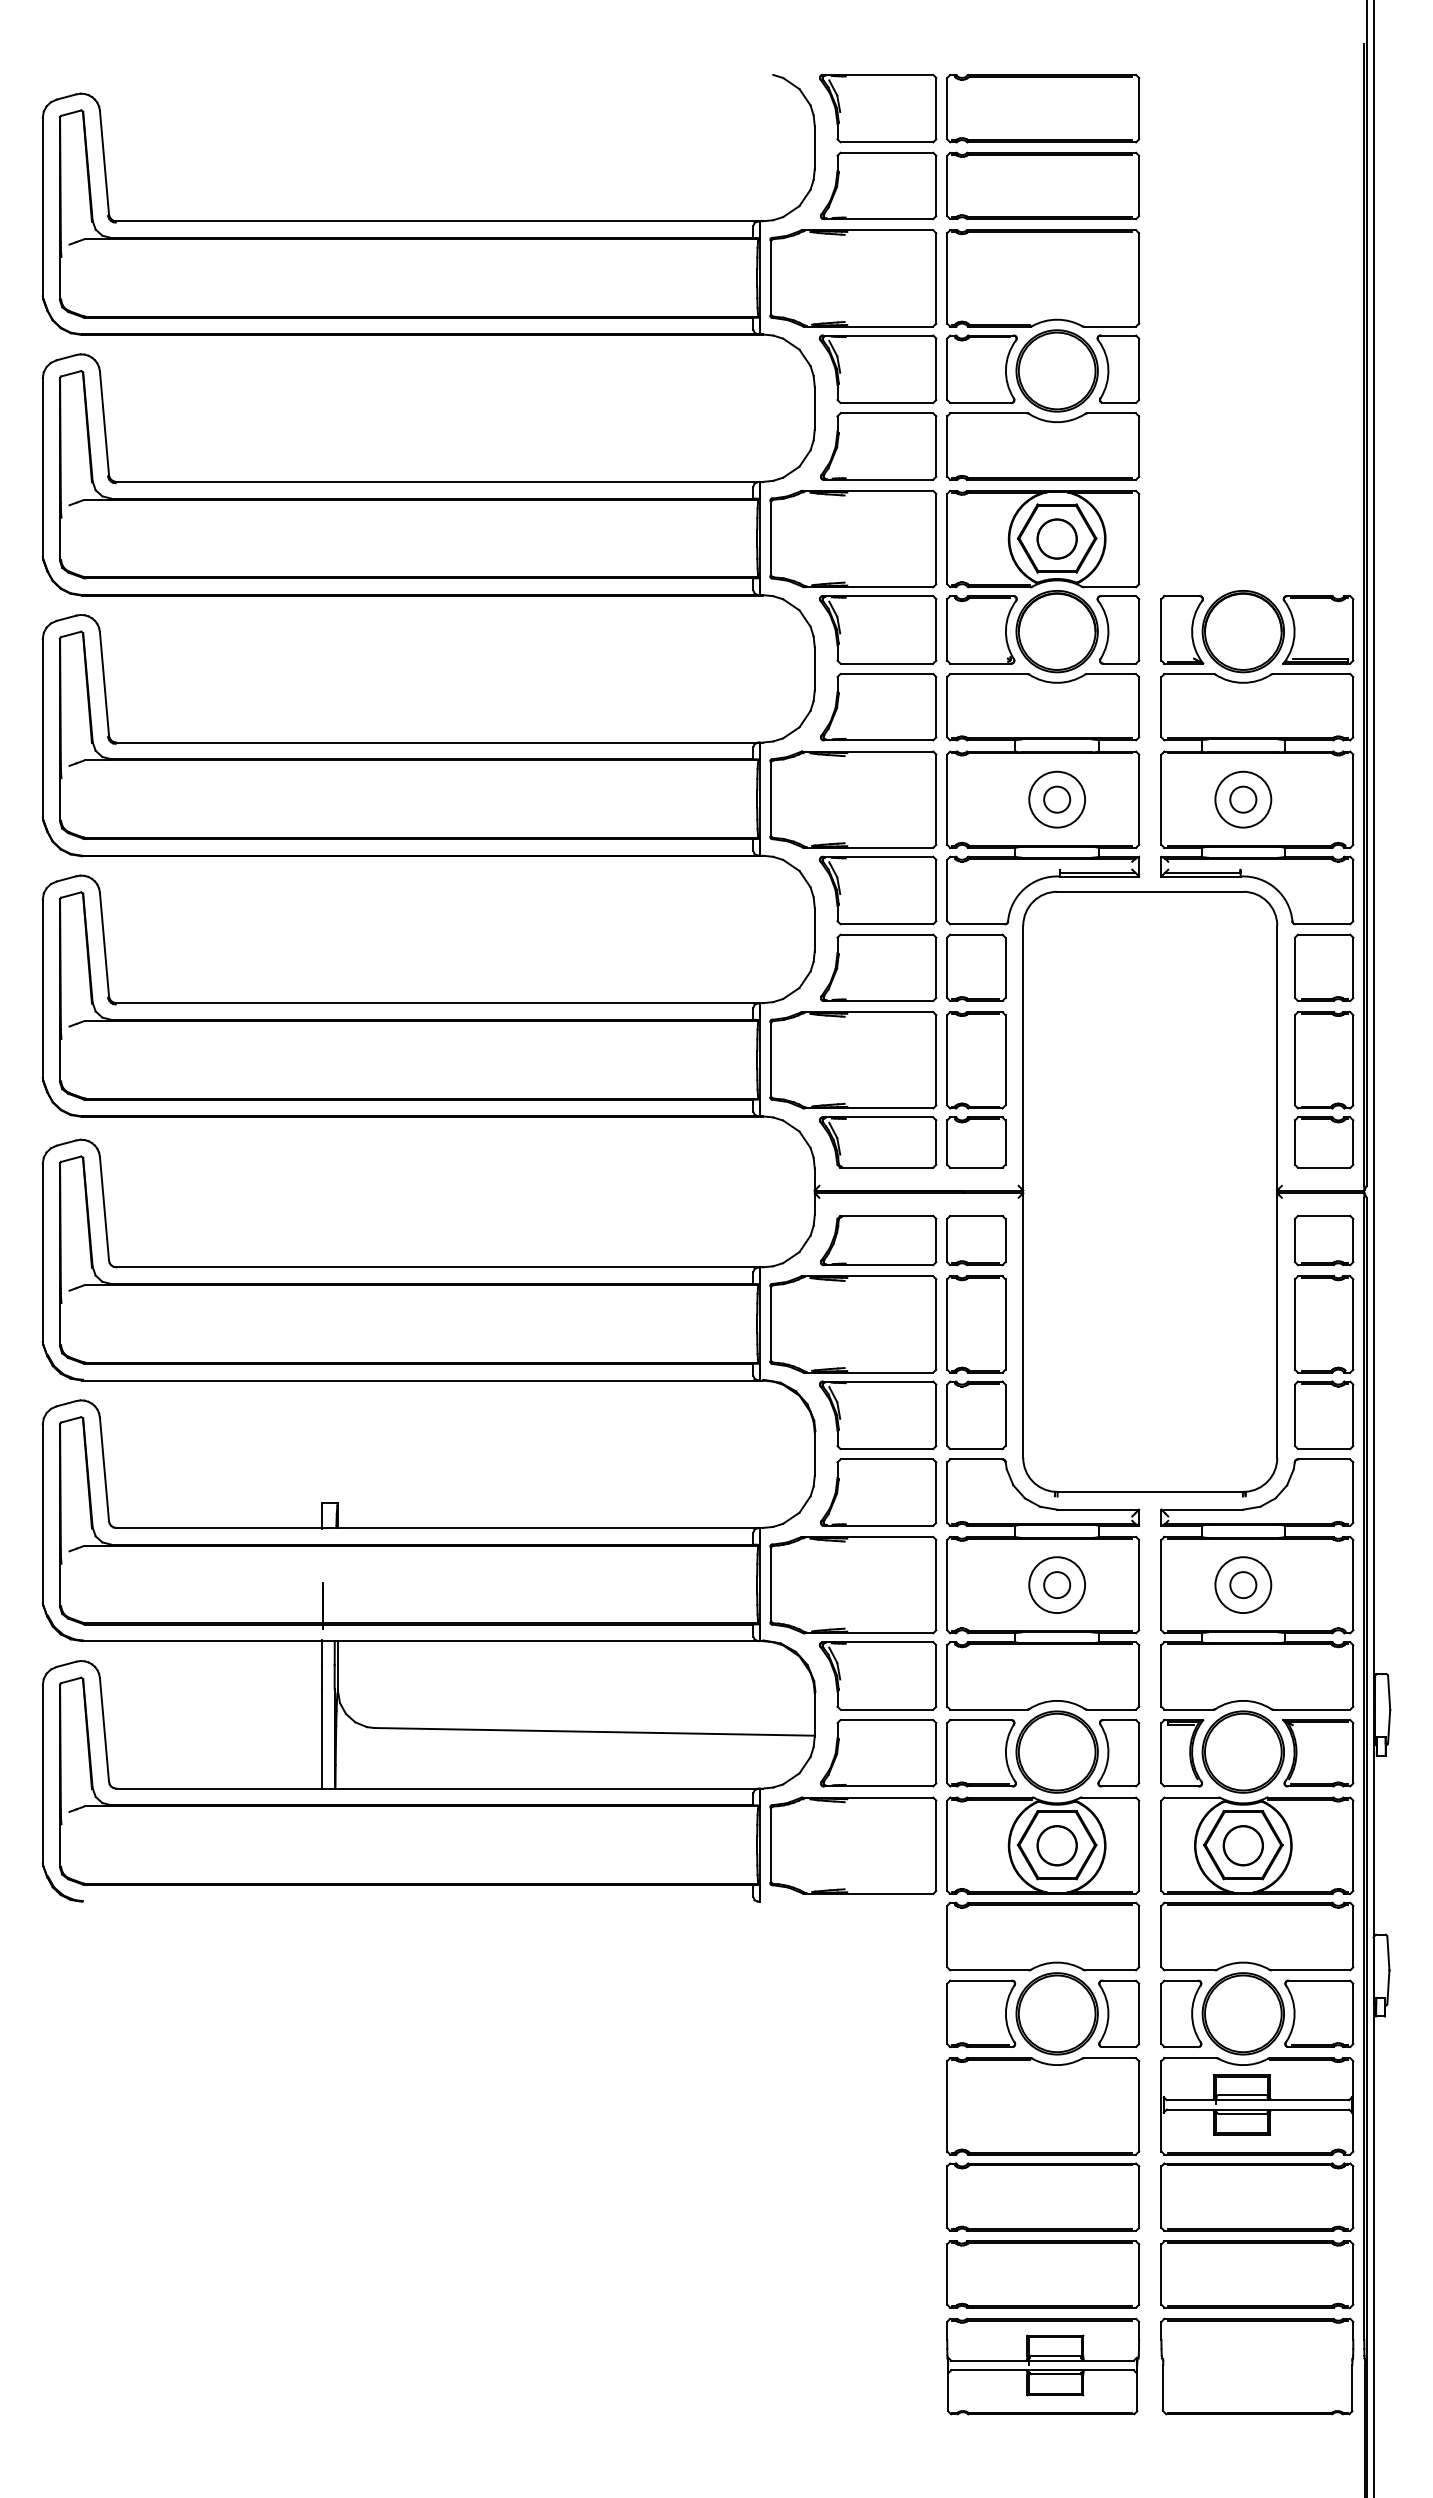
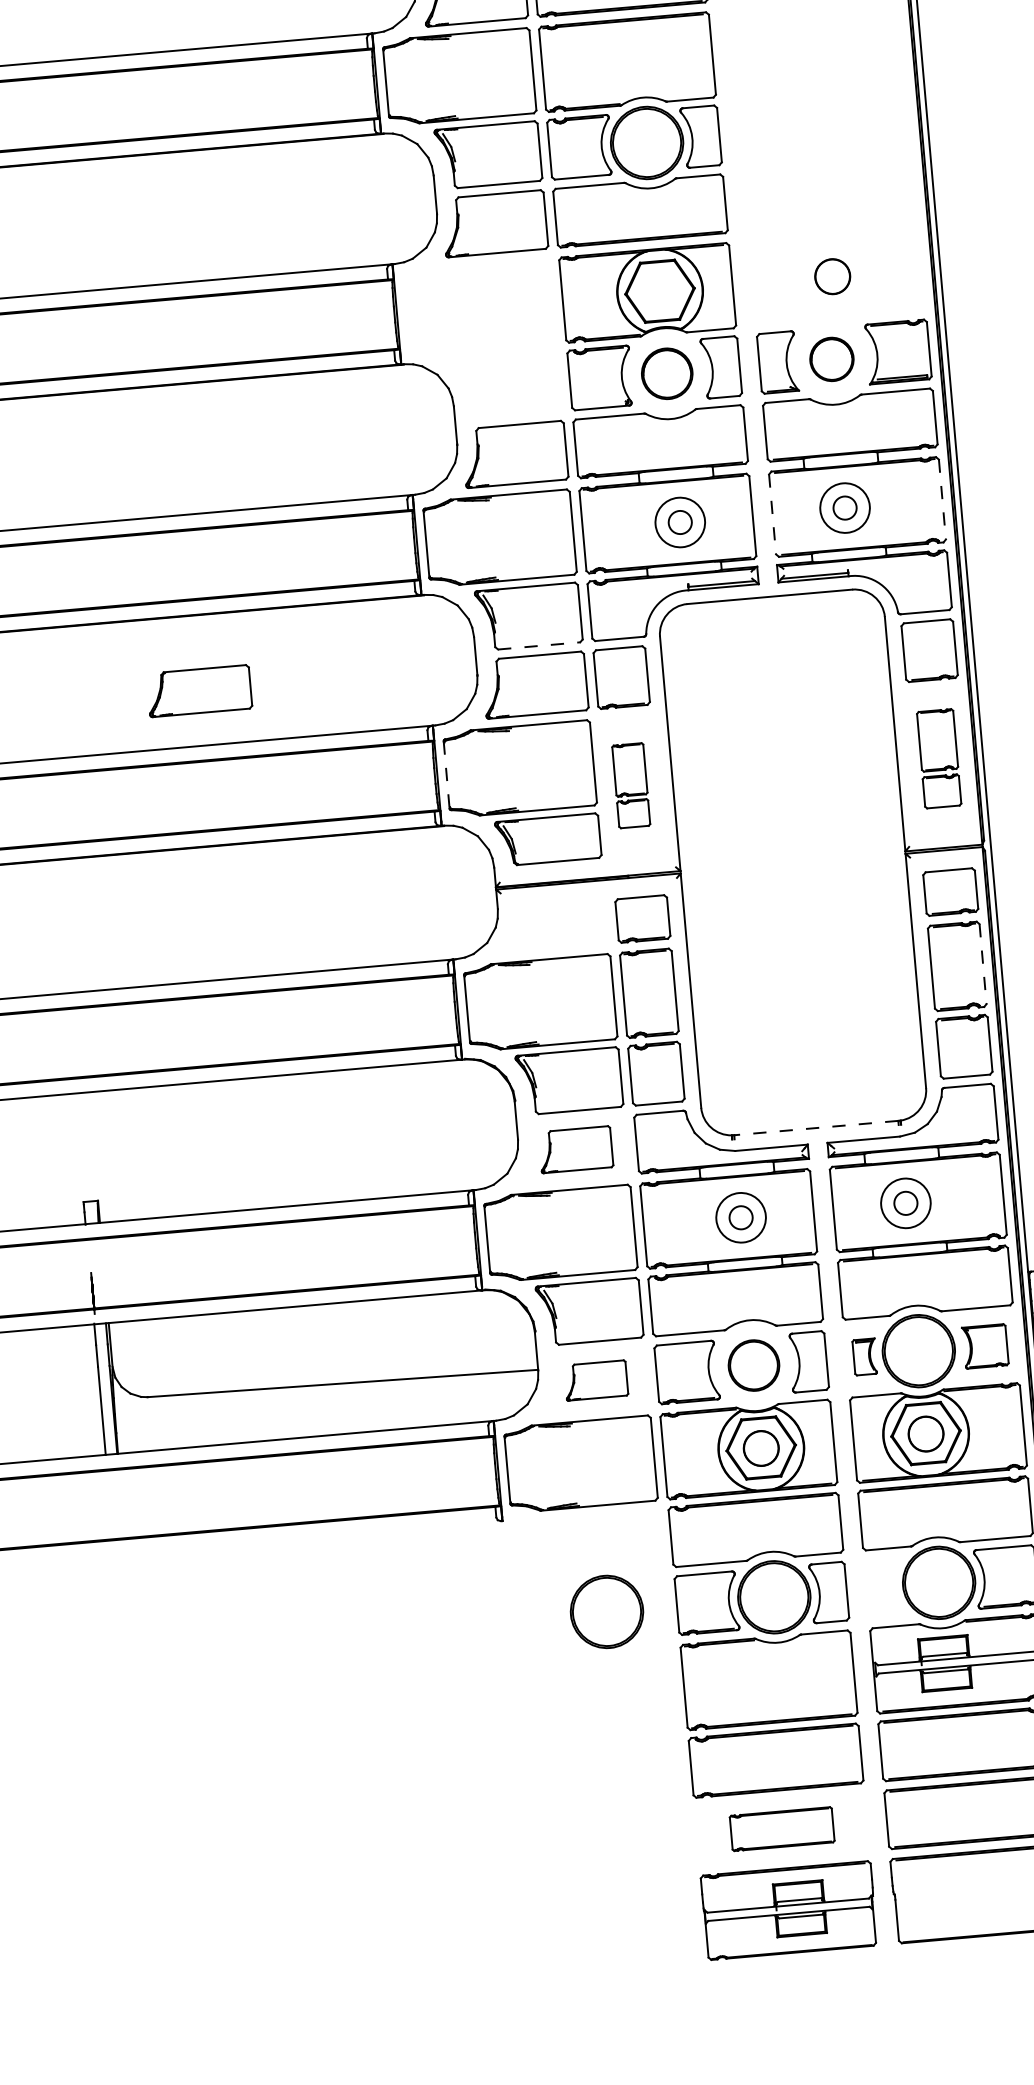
circle: (1056, 538) -> (832, 276), moved
part: (853, 576) -> (482, 340), removed
part: (1056, 631) -> (666, 373), size x0.7
part: (1242, 631) -> (831, 359), size x0.6
line: (1161, 800) -> (772, 515), solid -> dashed
line: (1353, 800) -> (942, 500), solid -> dashed
line: (887, 924) -> (539, 646), solid -> dashed
line: (770, 1059) -> (446, 774), solid -> dashed
part: (976, 1089) -> (631, 785), size x0.6
part: (1324, 1089) -> (939, 758), size x0.7
part: (878, 1240) -> (199, 691), moved
line: (1353, 1325) -> (983, 965), solid -> dashed
line: (1150, 1491) -> (816, 1127), solid -> dashed
part: (878, 1492) -> (575, 1149), size x0.7
part: (1056, 1751) -> (753, 1365), size x0.7
part: (878, 1753) -> (595, 1380), size x0.6
part: (1182, 1753) -> (865, 1357), size x0.6
part: (1318, 1753) -> (985, 1346), size x0.7
part: (867, 2013) -> (606, 1611), added
part: (1181, 2013) -> (884, 1587), removed
part: (1043, 2274) -> (782, 1829), size x0.6

